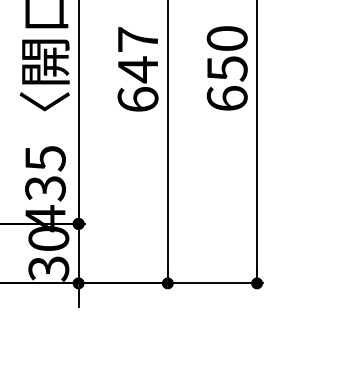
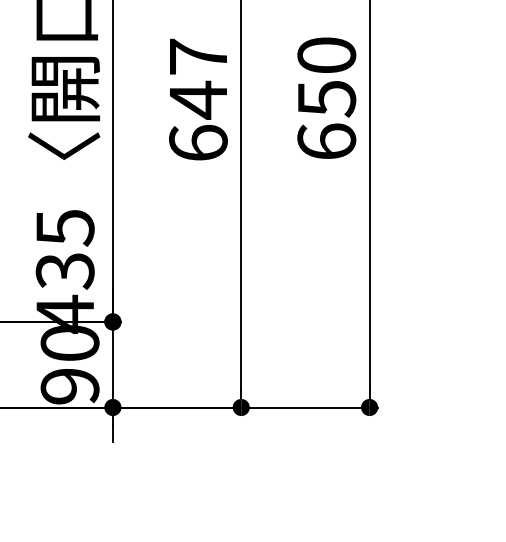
text: (48, 268) -> (69, 386), 30 -> 90

